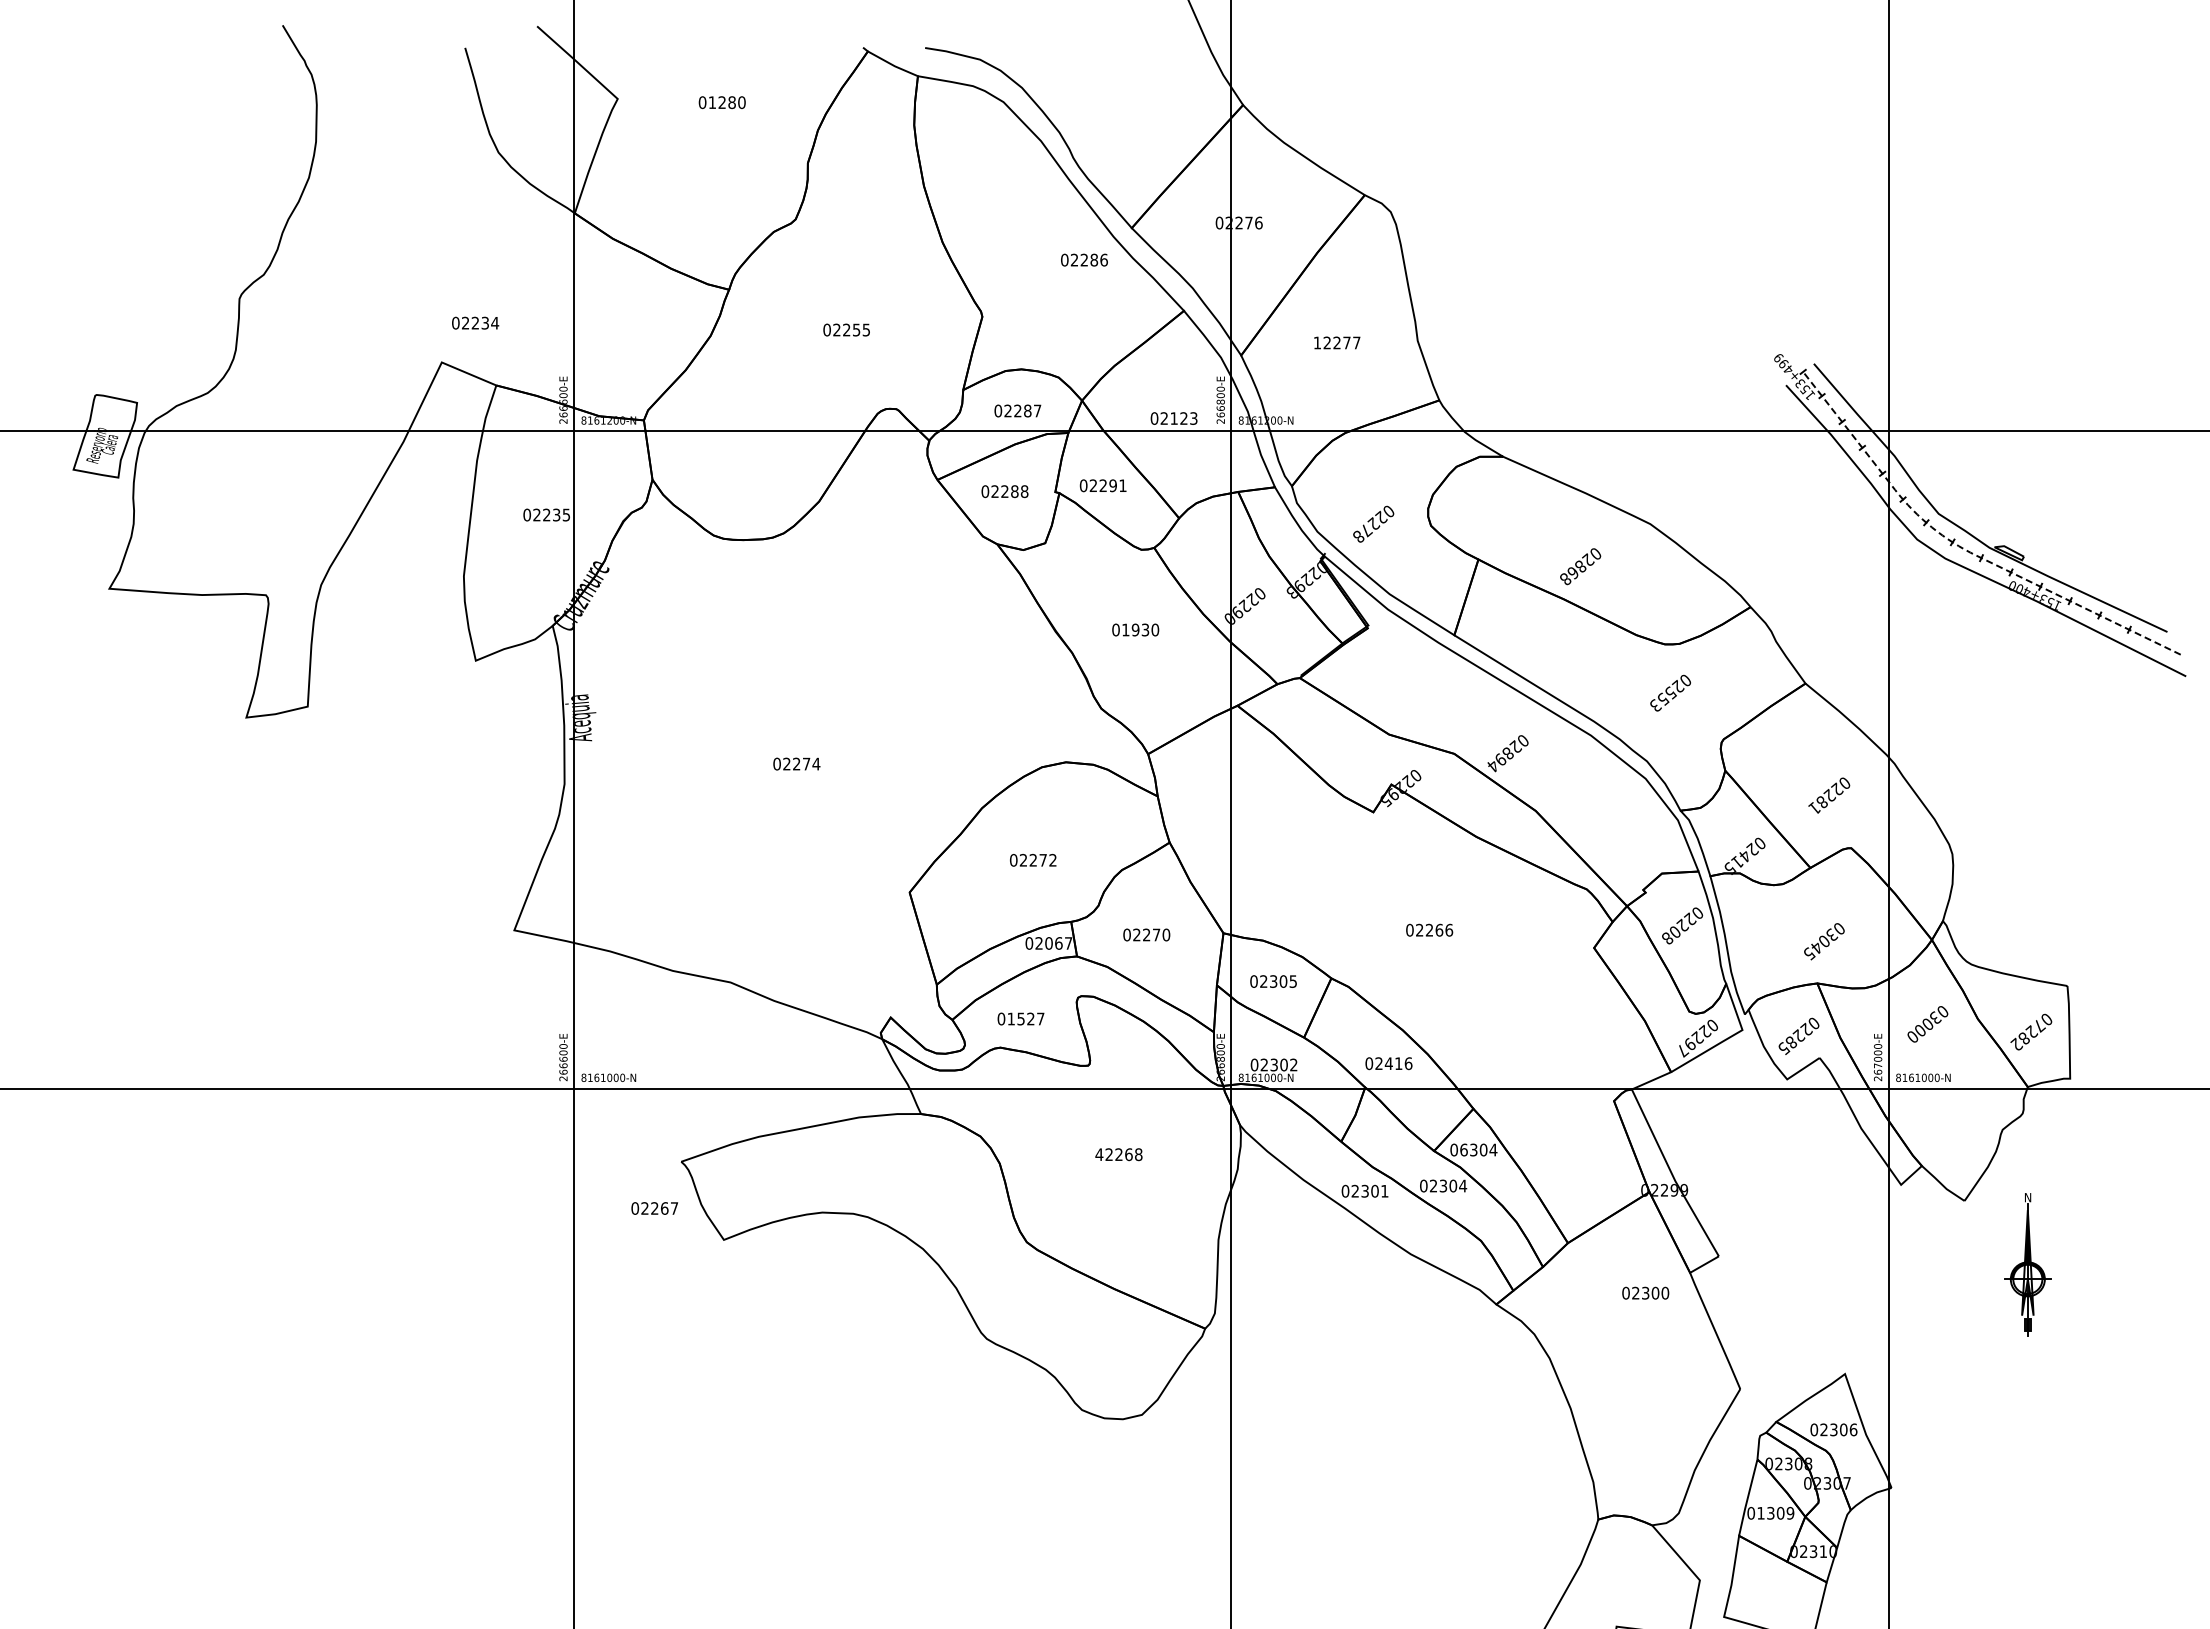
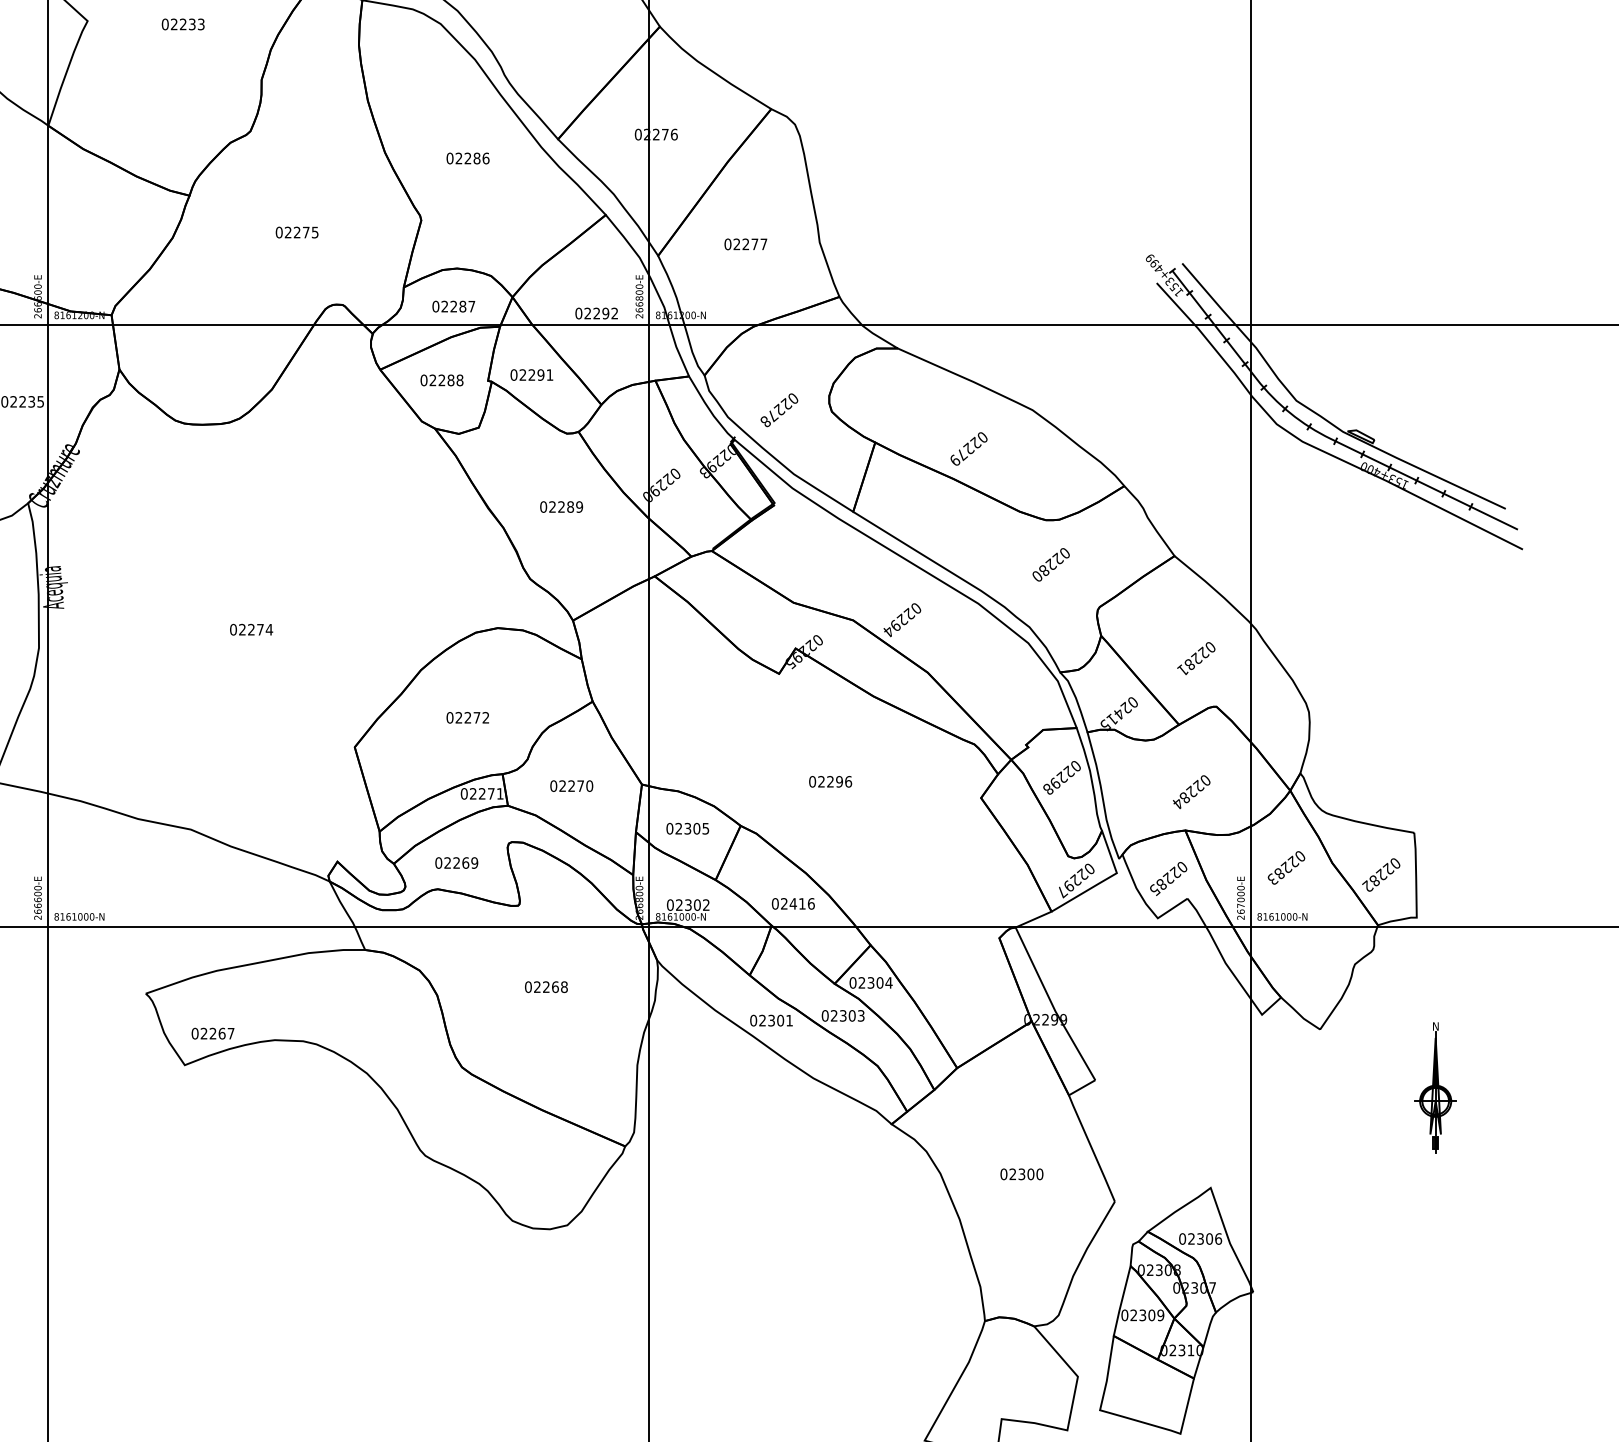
text: (726, 102) -> (187, 24), 01280 -> 02233
text: (1084, 259) -> (468, 157), moved
text: (856, 329) -> (306, 232), 02255 -> 02275
text: (1317, 342) -> (727, 243), 12277 -> 02277
text: (1183, 418) -> (605, 313), 02123 -> 02292
line: (1959, 546) -> (1315, 430), dashed -> solid
text: (1573, 572) -> (962, 454), 02868 -> 02279
text: (1140, 629) -> (566, 506), 01930 -> 02289
text: (1663, 698) -> (1044, 569), 02553 -> 02280
text: (1508, 752) -> (902, 619), 02894 -> 02294
text: (1439, 929) -> (839, 781), 02266 -> 02296
text: (1674, 930) -> (1054, 782), 02208 -> 02298
text: (1058, 943) -> (490, 793), 02067 -> 02271
text: (1820, 944) -> (1188, 794), 03045 -> 02284
text: (1025, 1018) -> (460, 862), 01527 -> 02269
text: (2039, 1025) -> (1388, 868), 07282 -> 02282
text: (1924, 1026) -> (1283, 869), 03000 -> 02283
text: (1463, 1149) -> (861, 982), 06304 -> 02304
text: (1099, 1154) -> (528, 987), 42268 -> 02268
text: (1463, 1185) -> (861, 1015), 02304 -> 02303
text: (654, 1208) -> (212, 1033), moved
part: (2027, 1264) -> (1435, 1087), moved
text: (1645, 1292) -> (1021, 1173), moved
text: (1760, 1512) -> (1133, 1314), 01309 -> 02309

